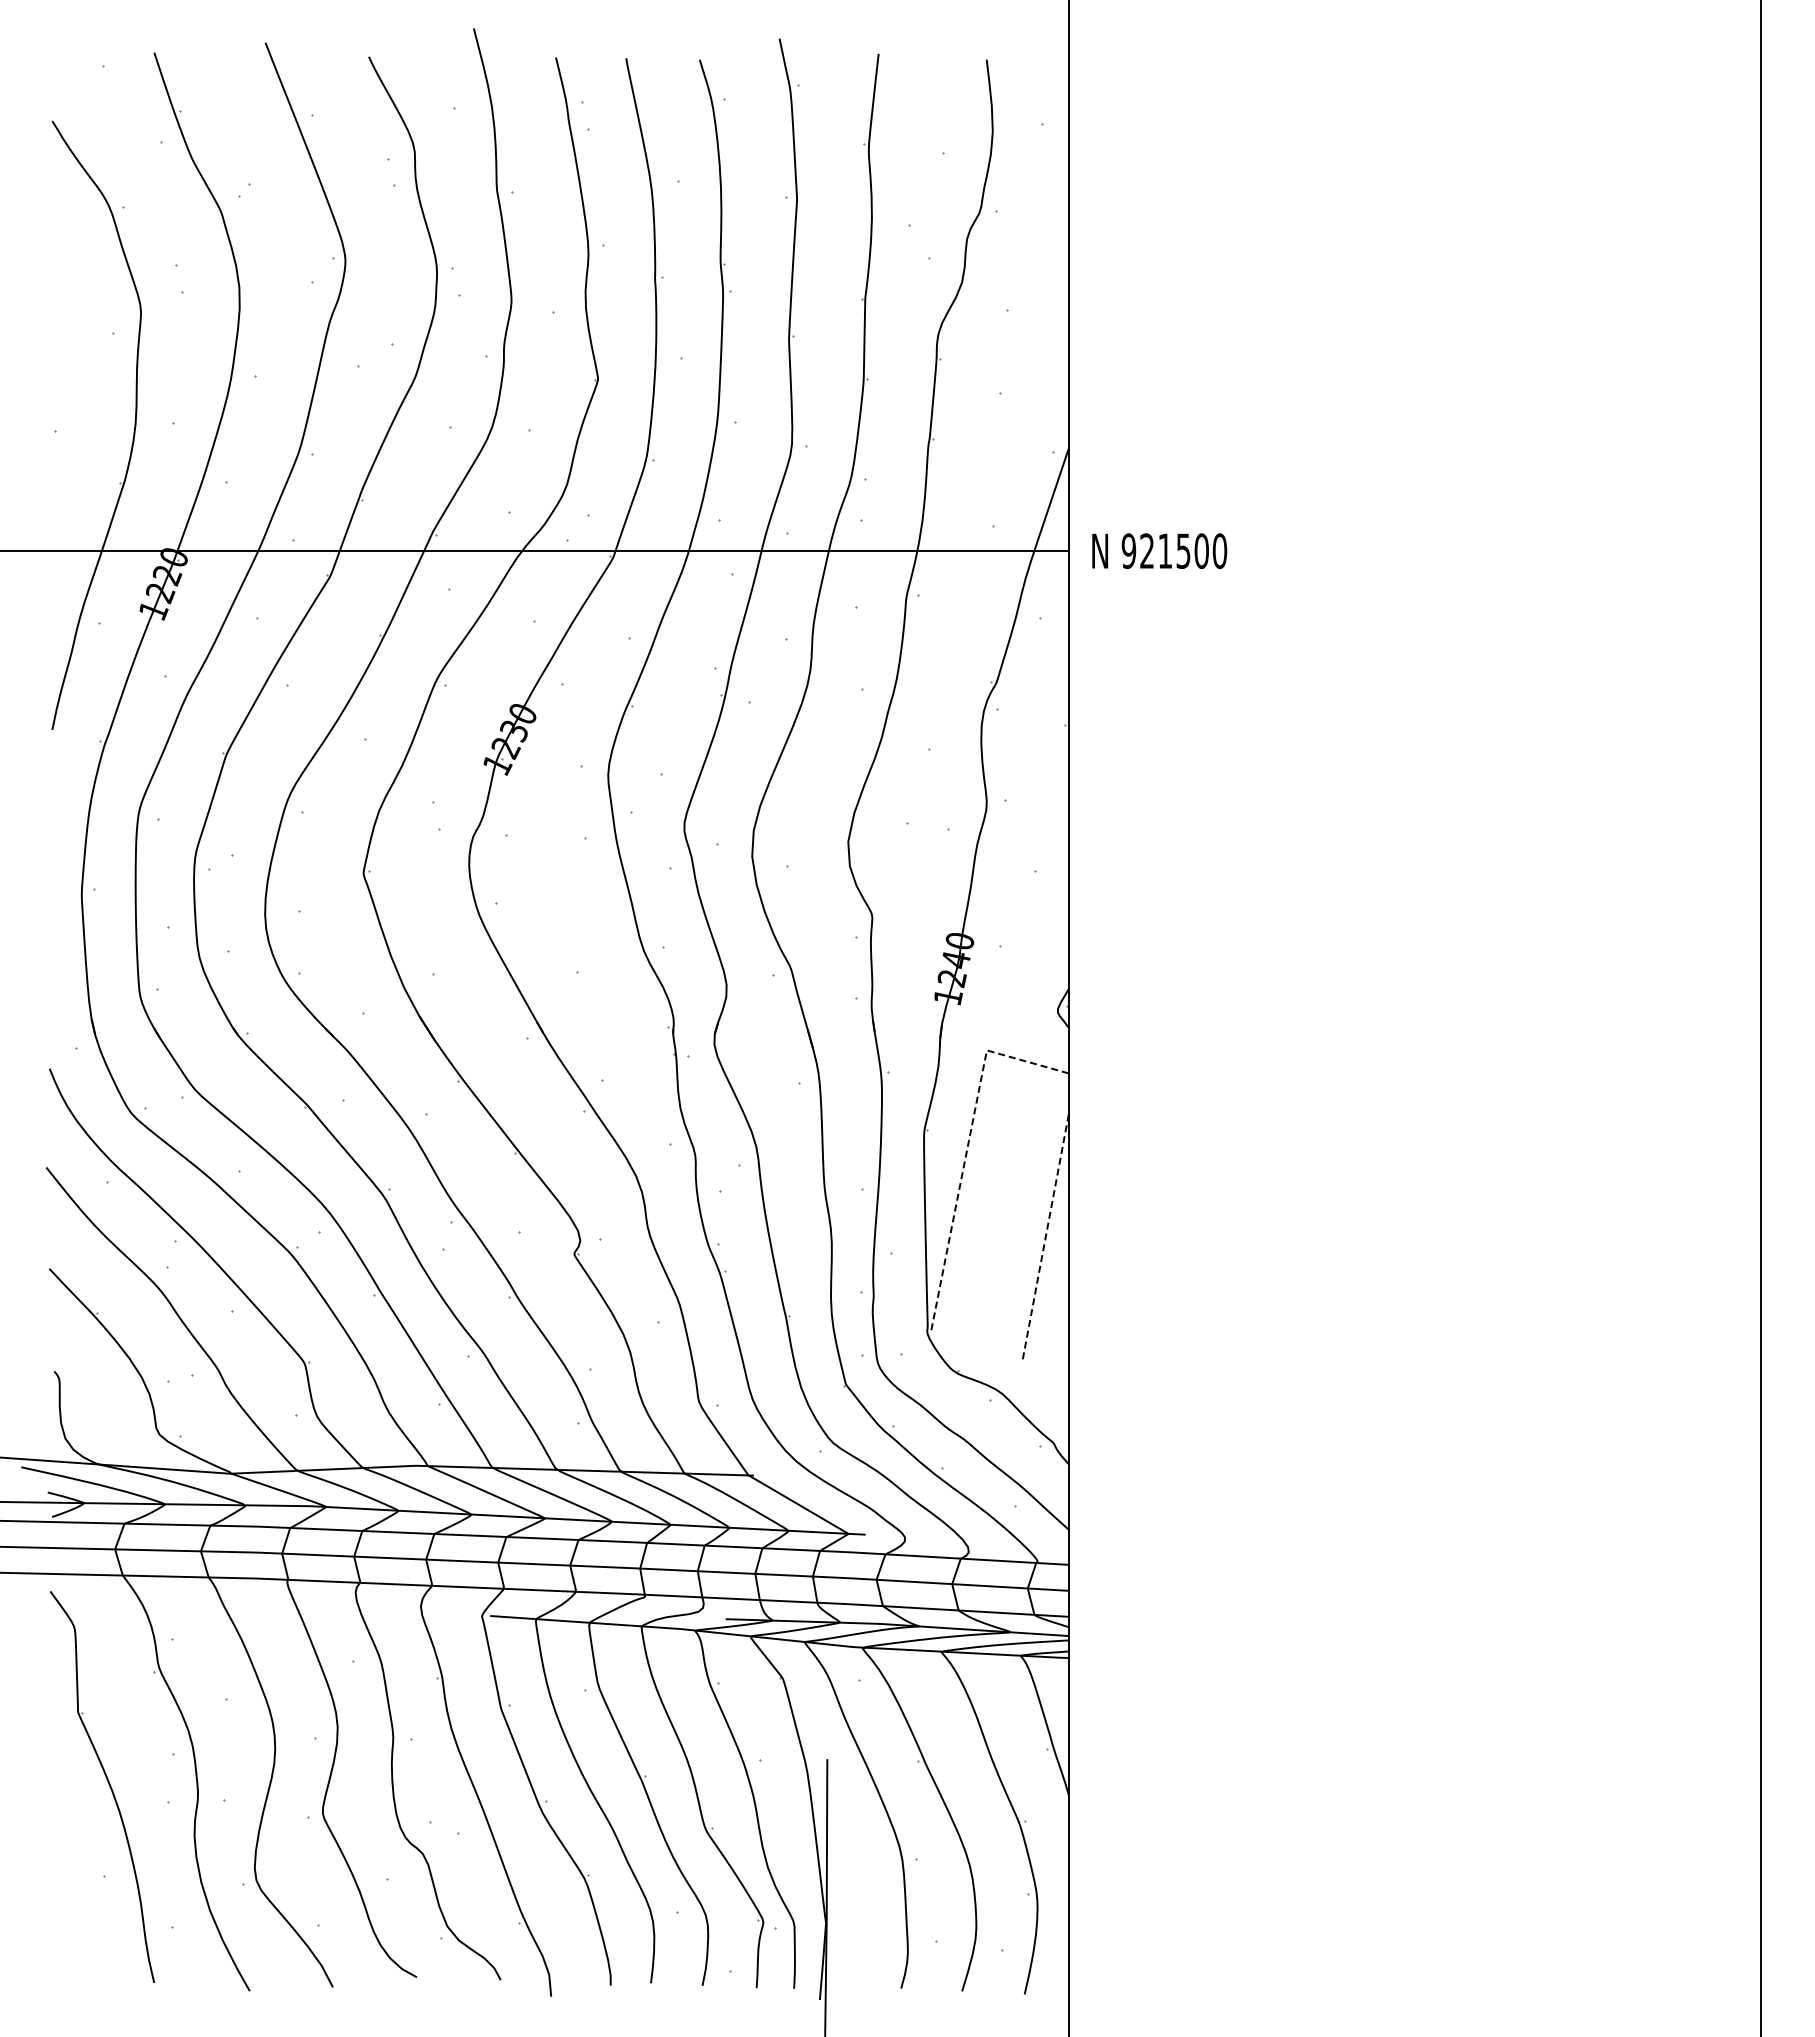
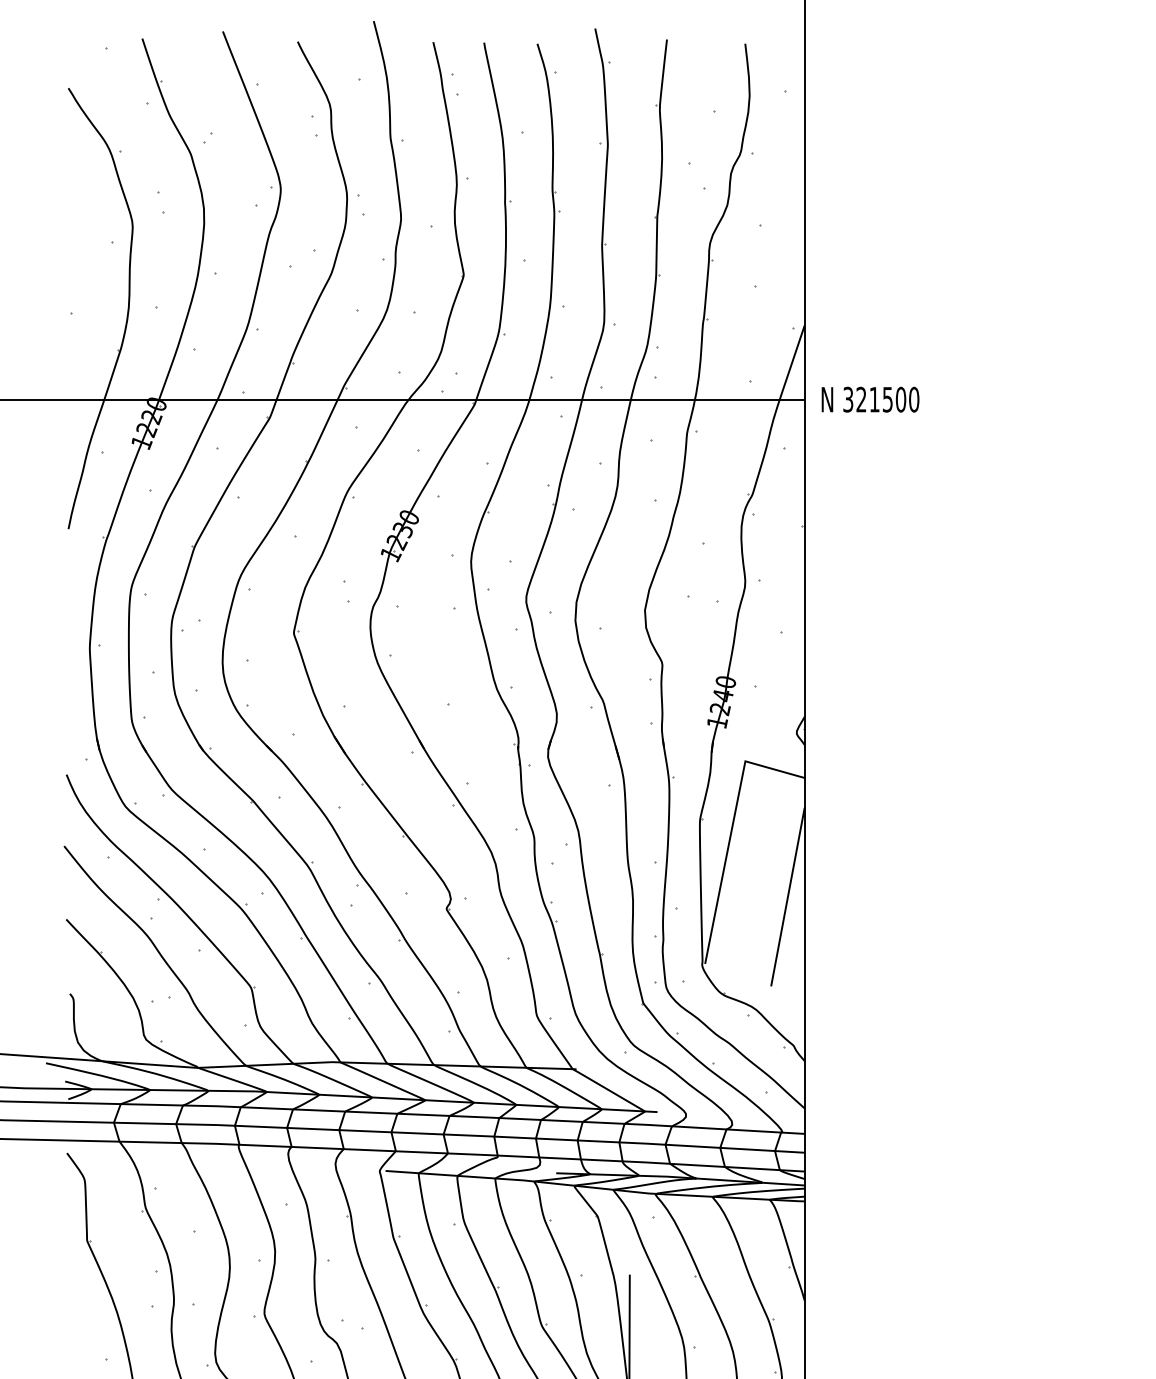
text: (1128, 550) -> (847, 399), 921500 -> 321500
line: (967, 1147) -> (731, 831), dashed -> solid
line: (1045, 1238) -> (787, 897), dashed -> solid

